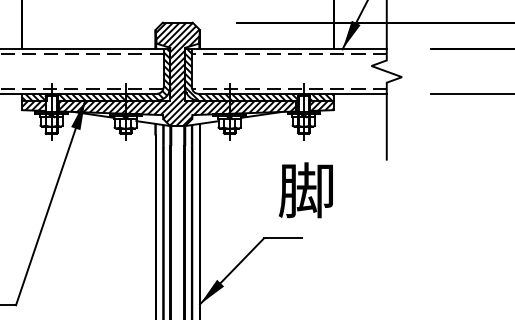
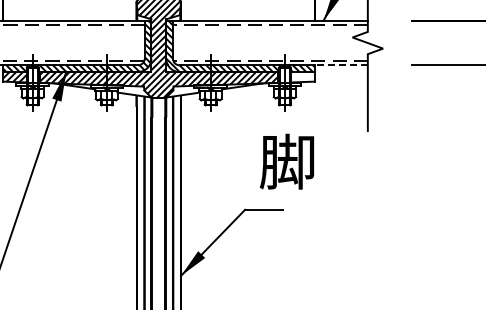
line: (360, 93) -> (341, 64), solid -> dashed
hatch: (321, 105) -> (302, 76), removed

